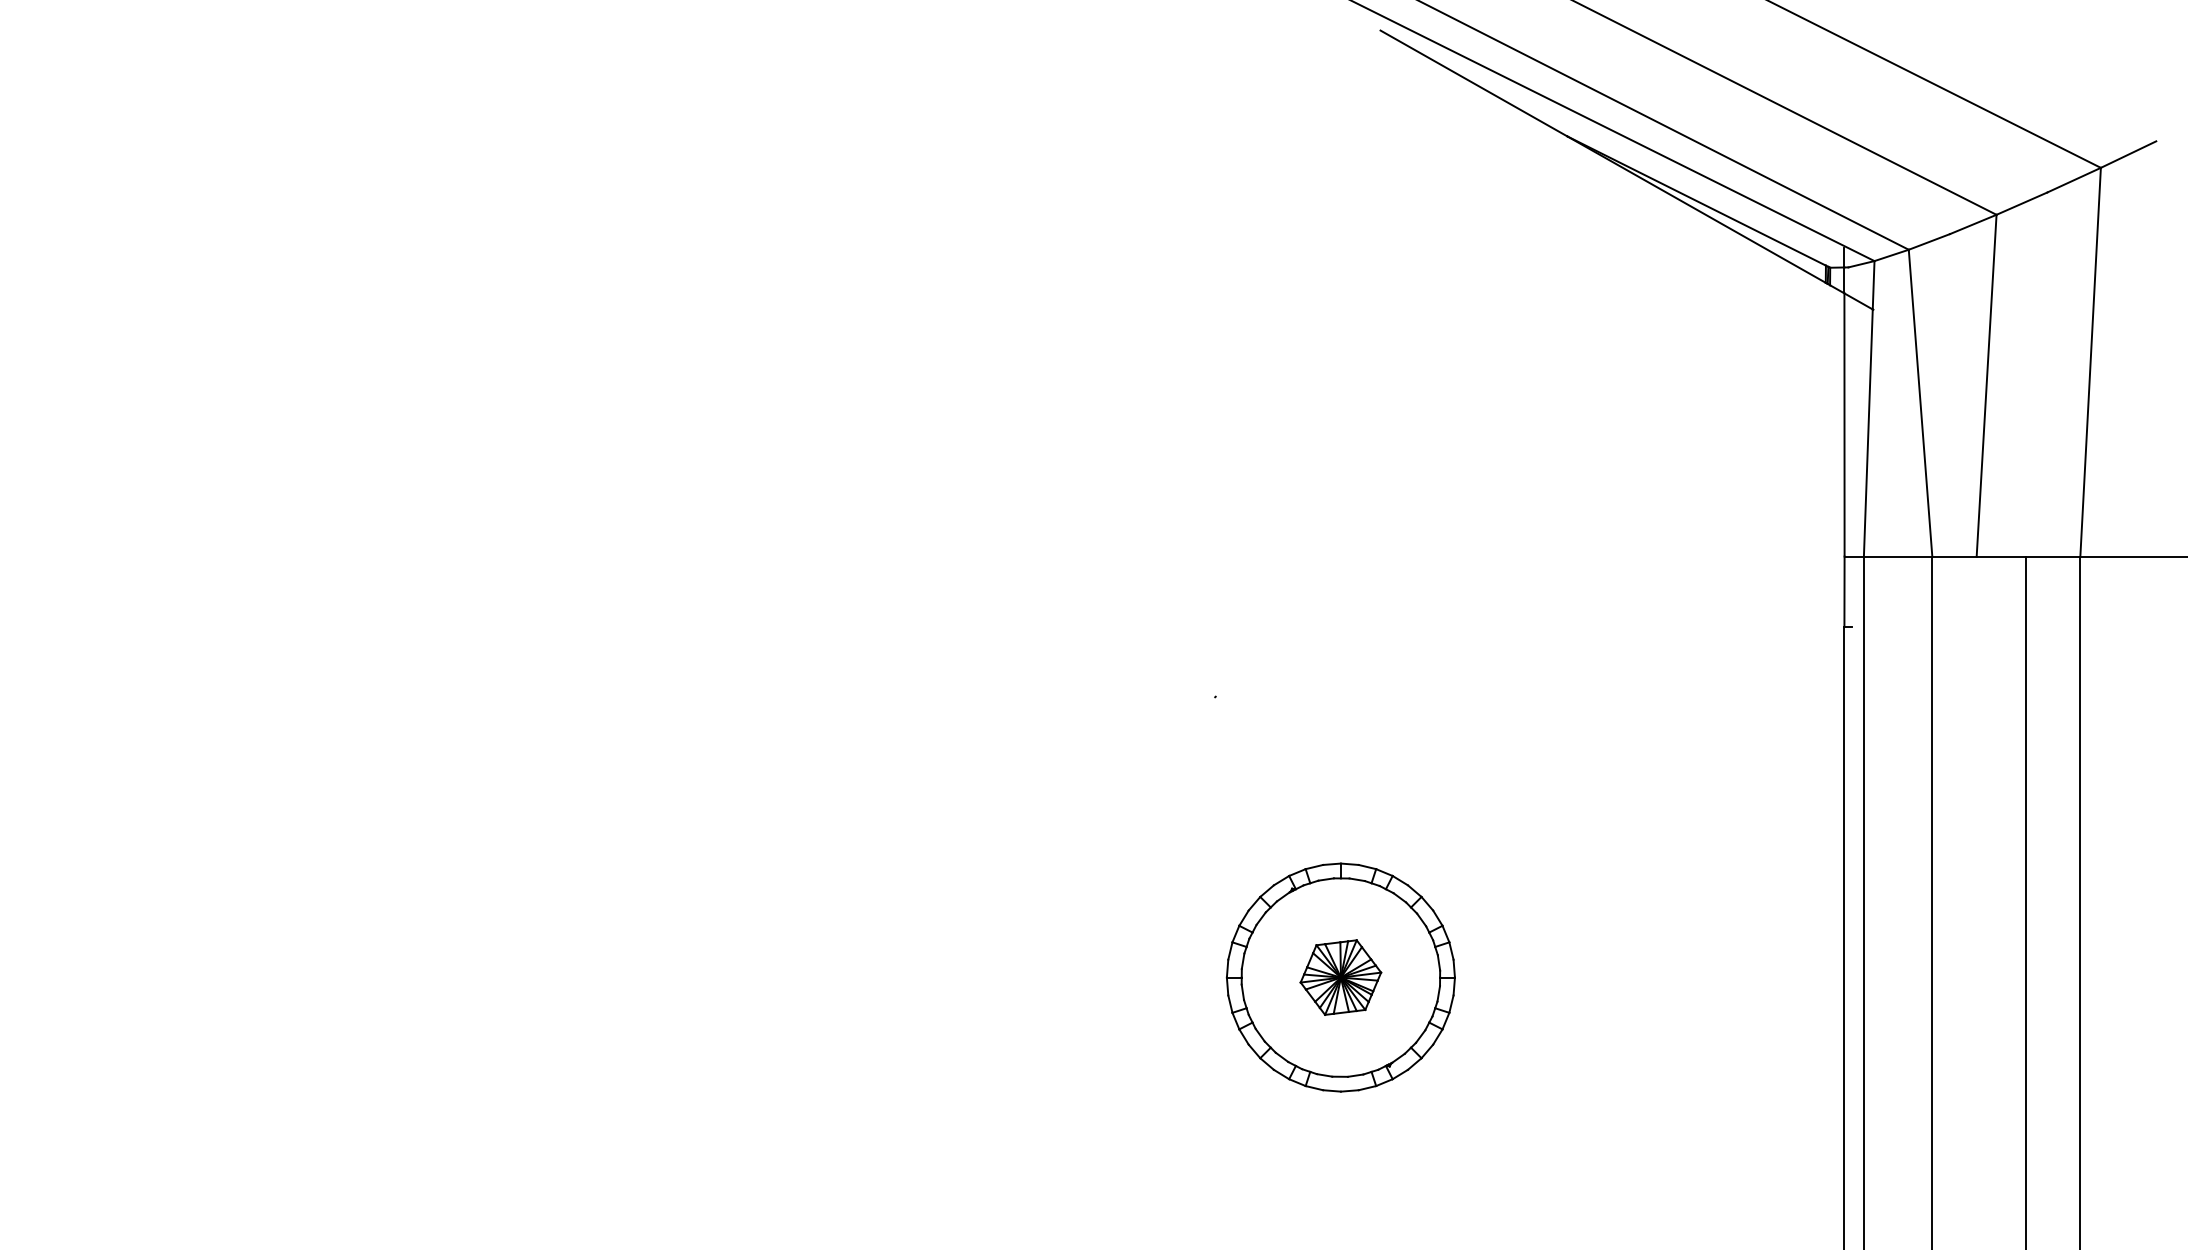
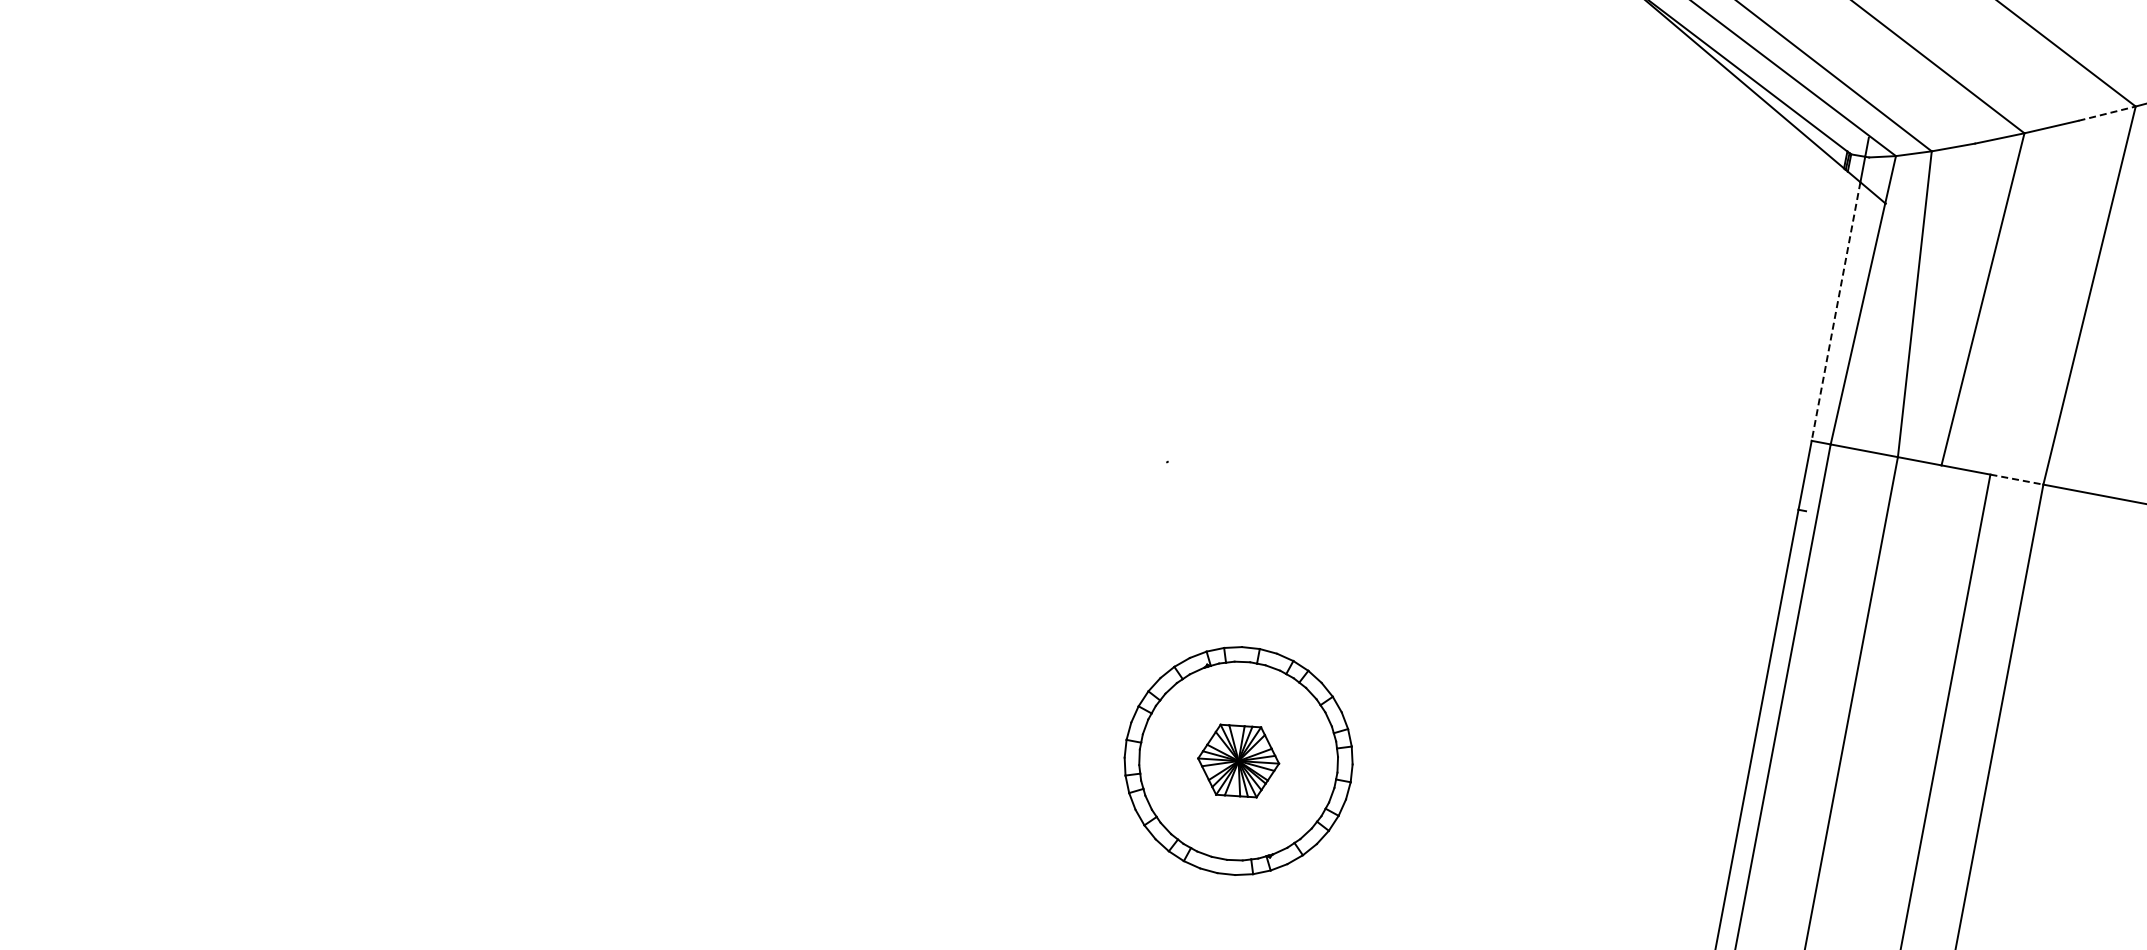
line: (2074, 180) -> (2107, 114), solid -> dashed
line: (1844, 424) -> (1836, 311), solid -> dashed
line: (2053, 556) -> (2017, 479), solid -> dashed

